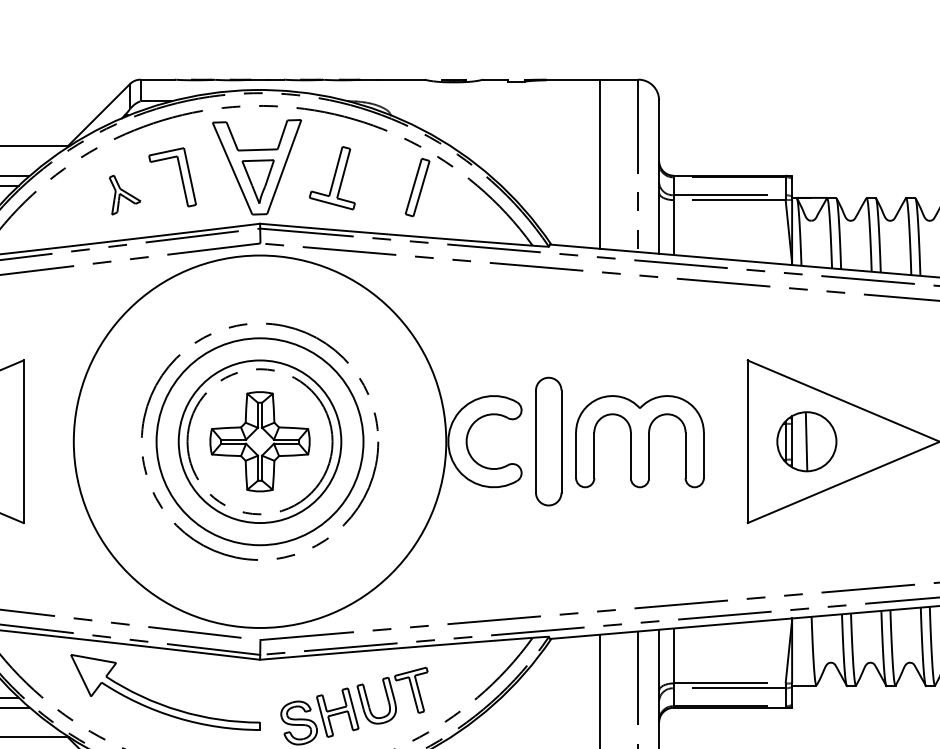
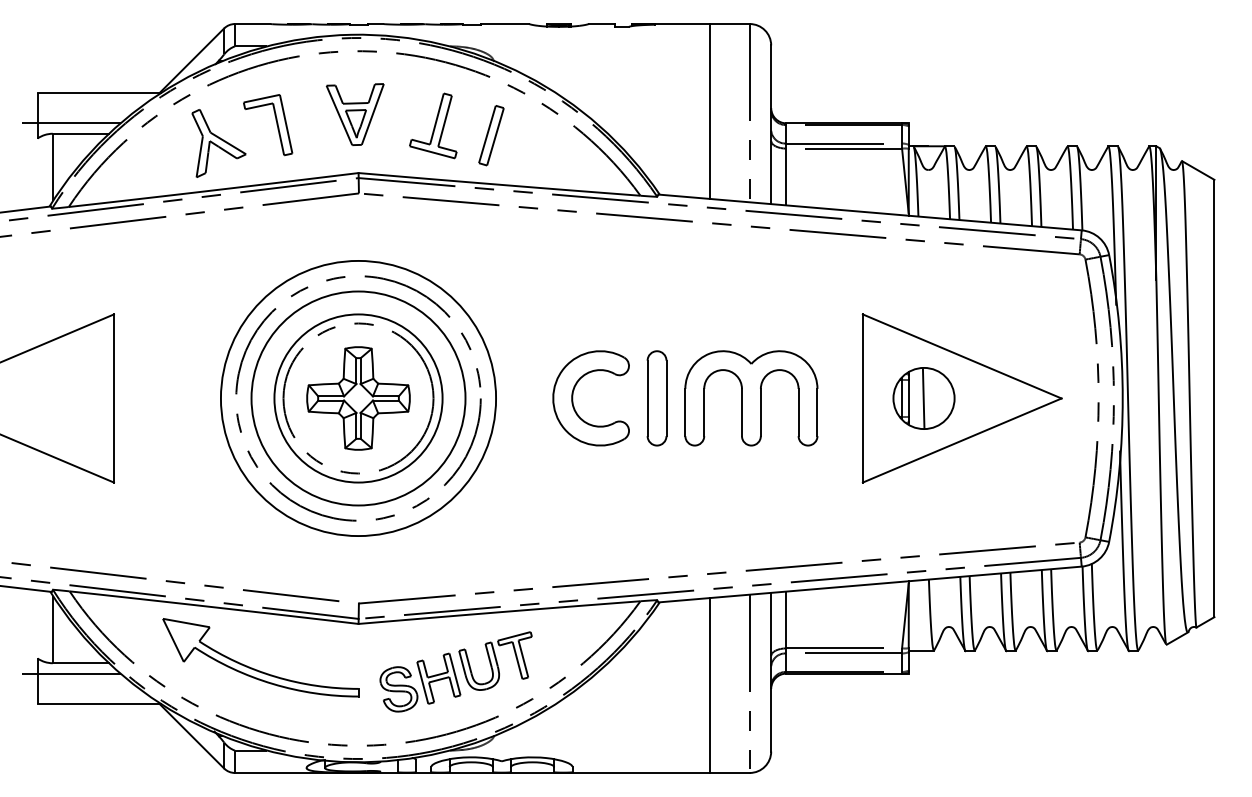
part: (256, 167) -> (354, 114), size x0.62
part: (417, 187) -> (491, 135), moved
part: (124, 195) -> (218, 143), size x1.67
circle: (260, 441) -> (358, 398), size x0.71
part: (548, 441) -> (656, 398), size x0.71

